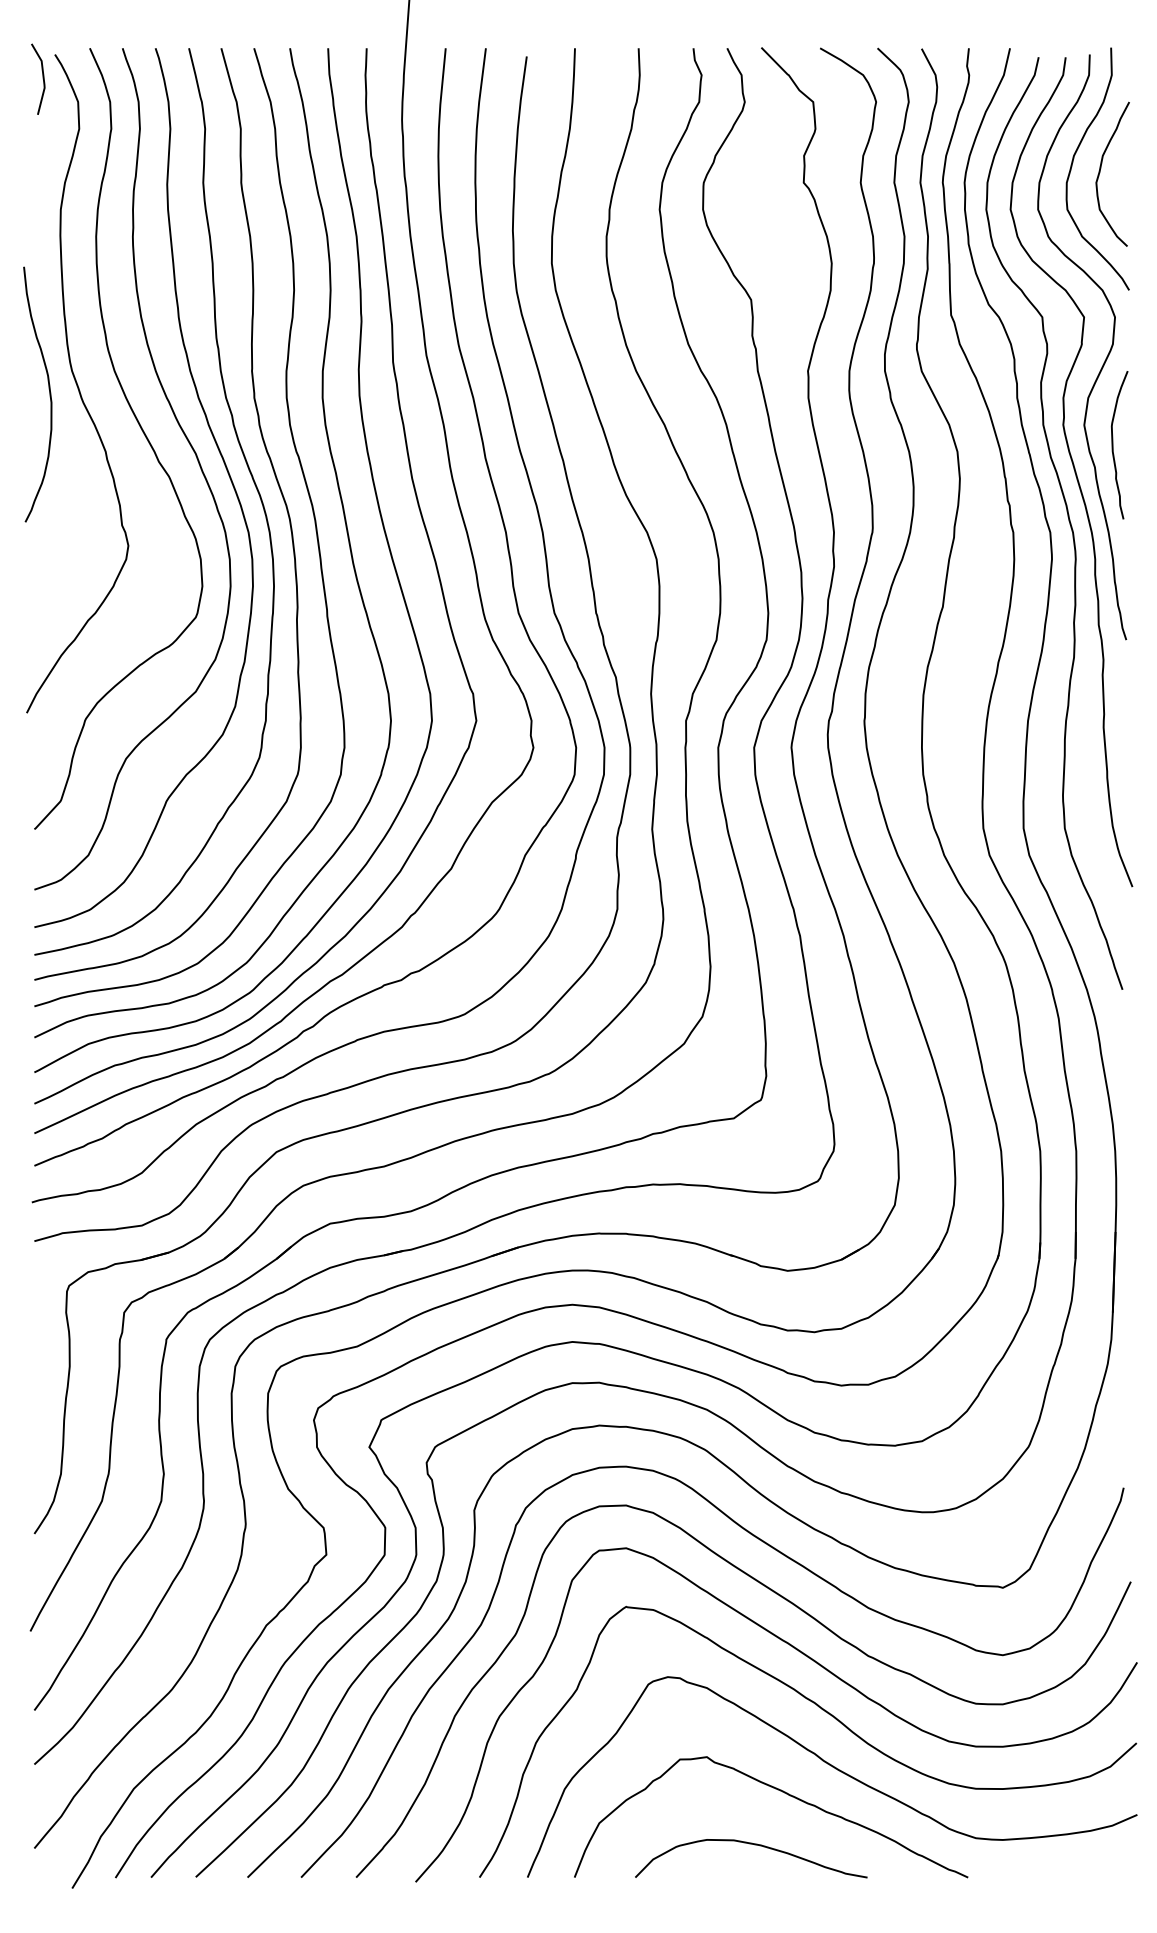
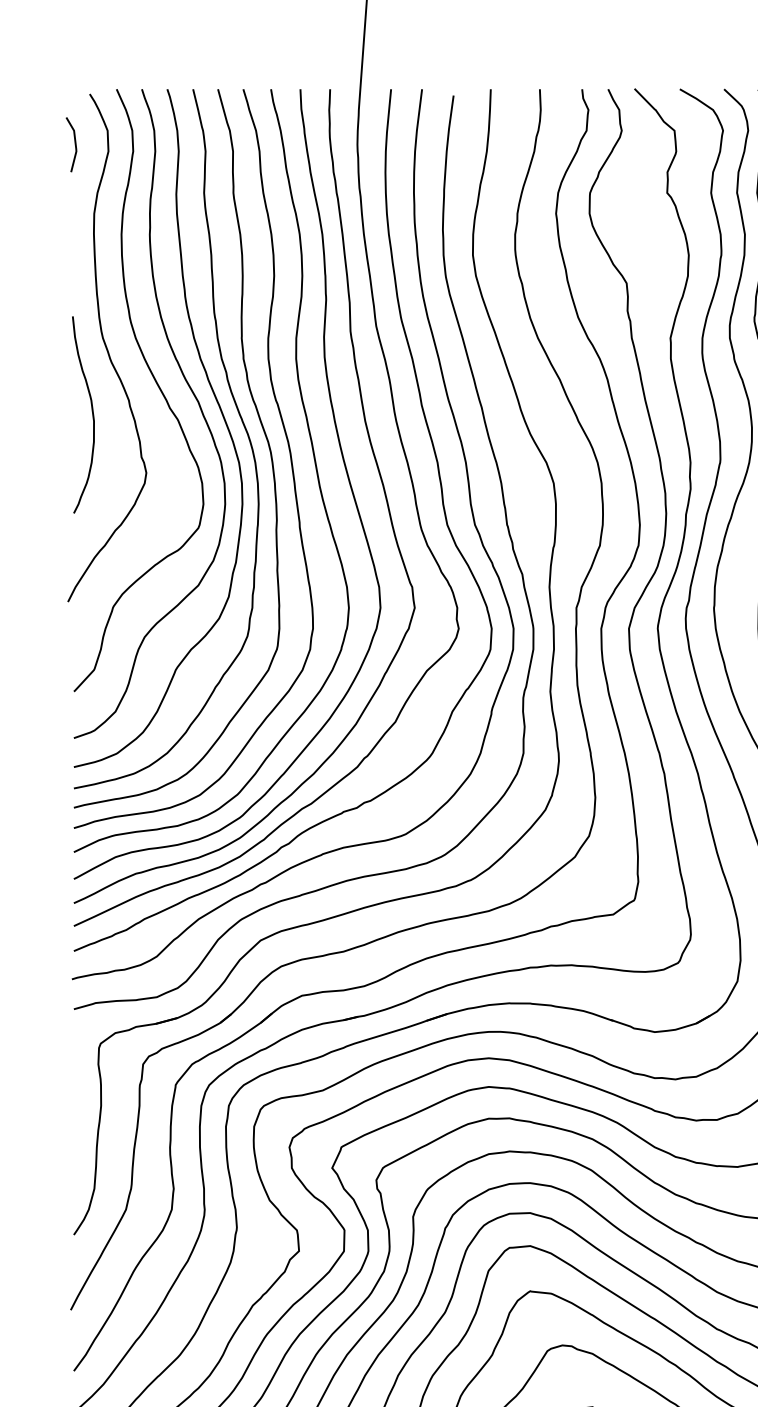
line: (42, 78) -> (74, 144), moved
curve: (49, 394) -> (92, 414), moved

